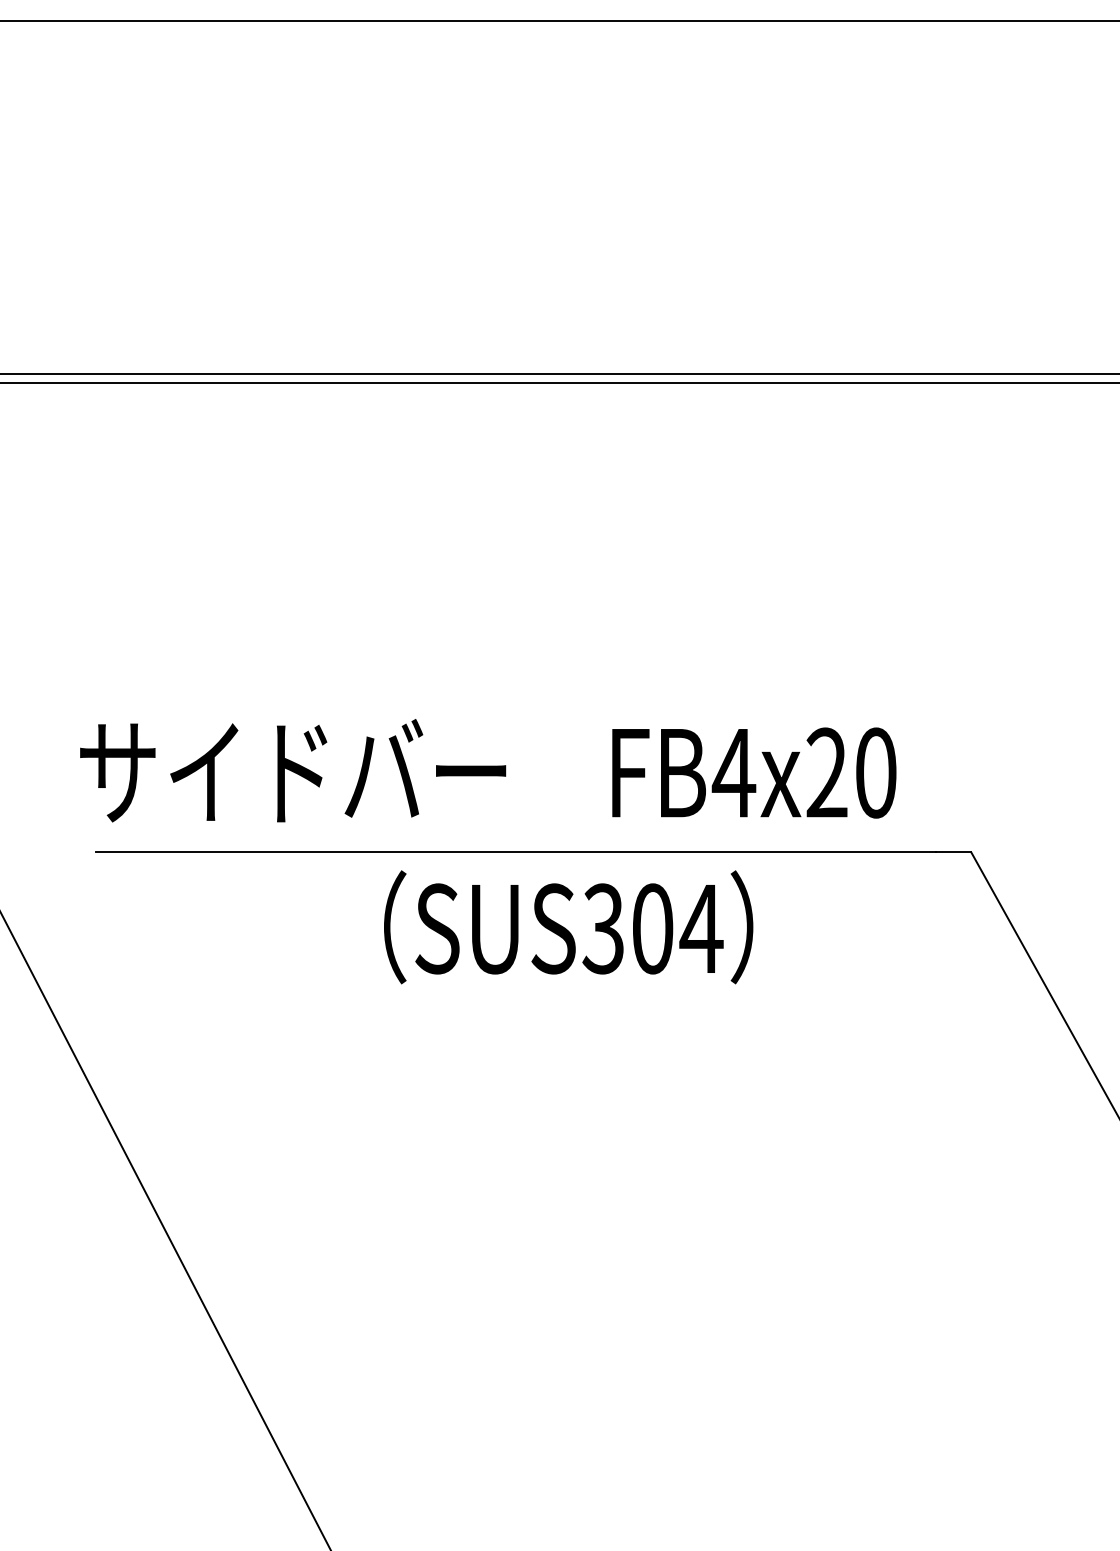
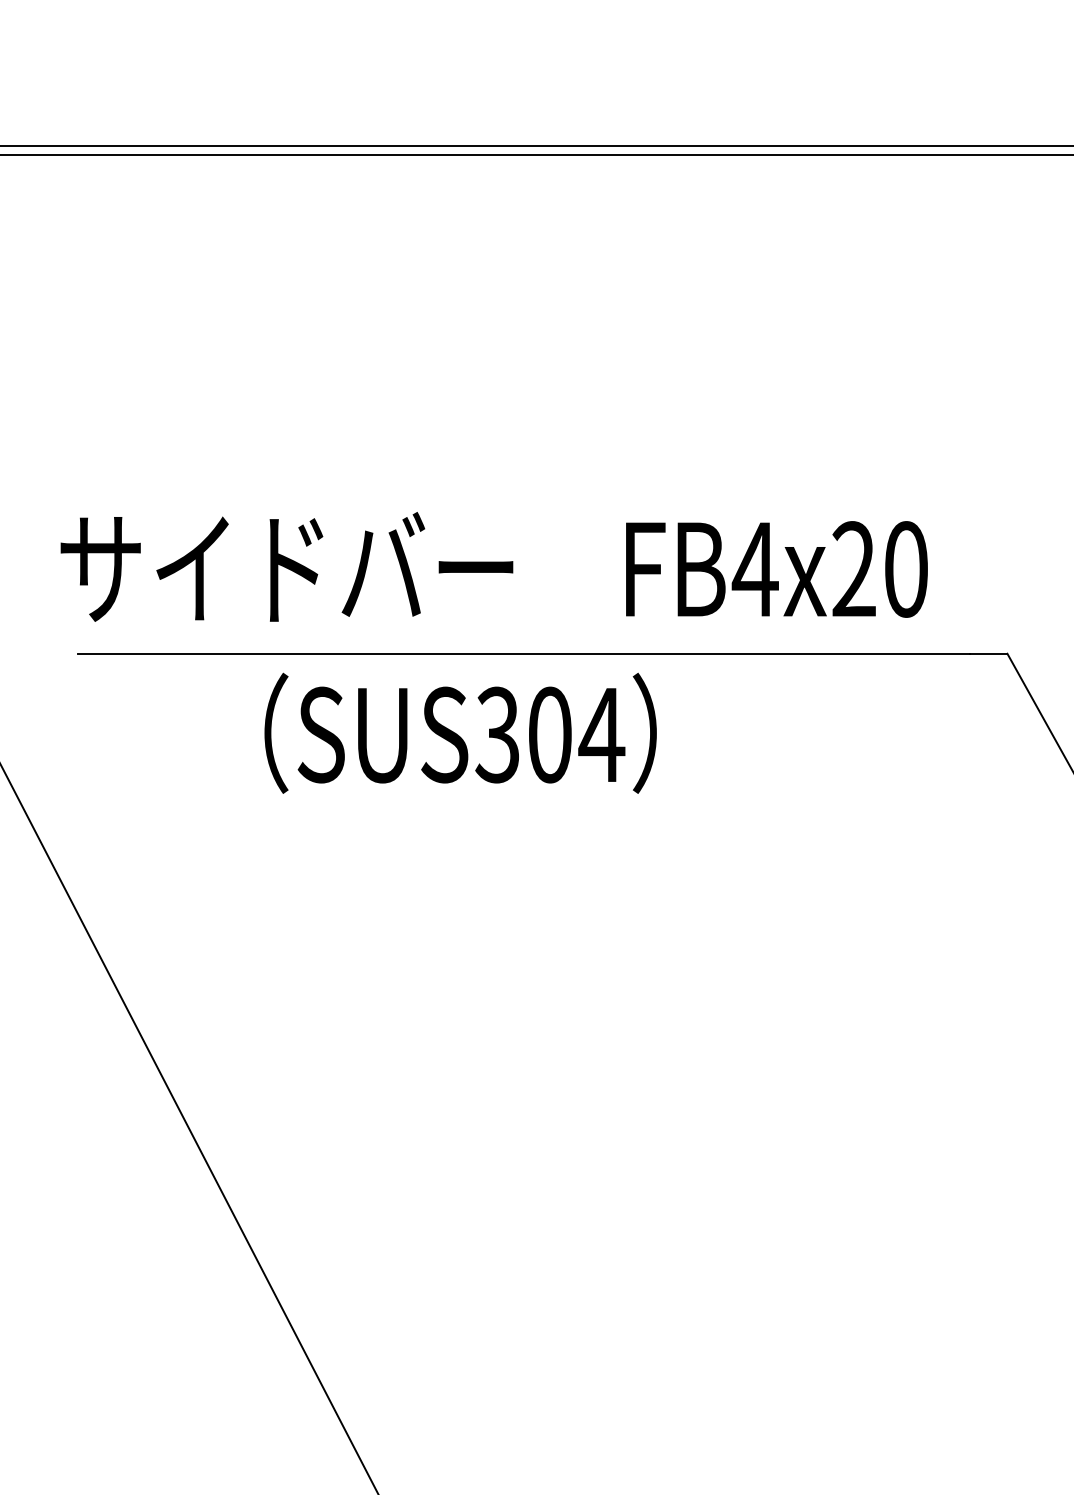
text: (568, 927) -> (460, 733), moved

